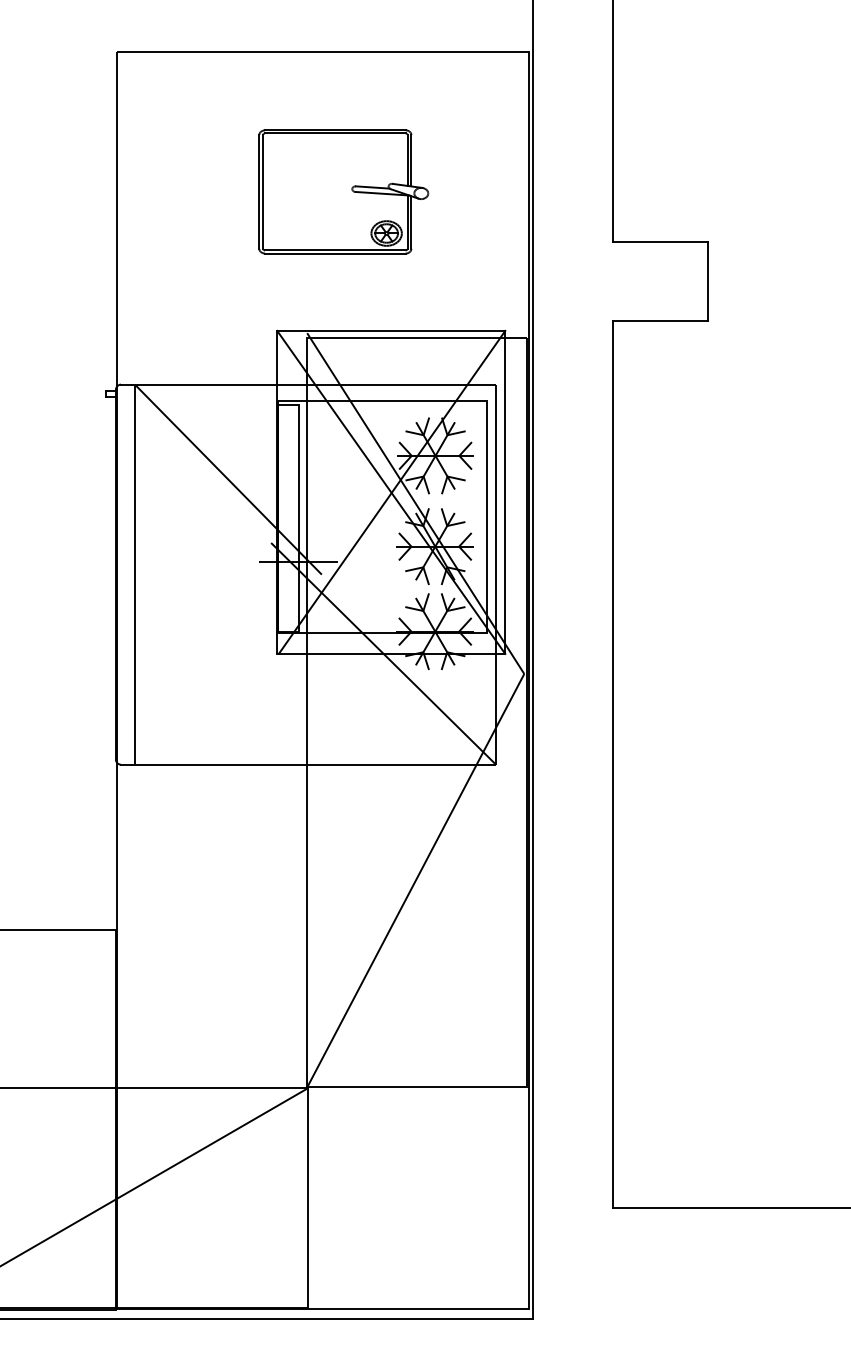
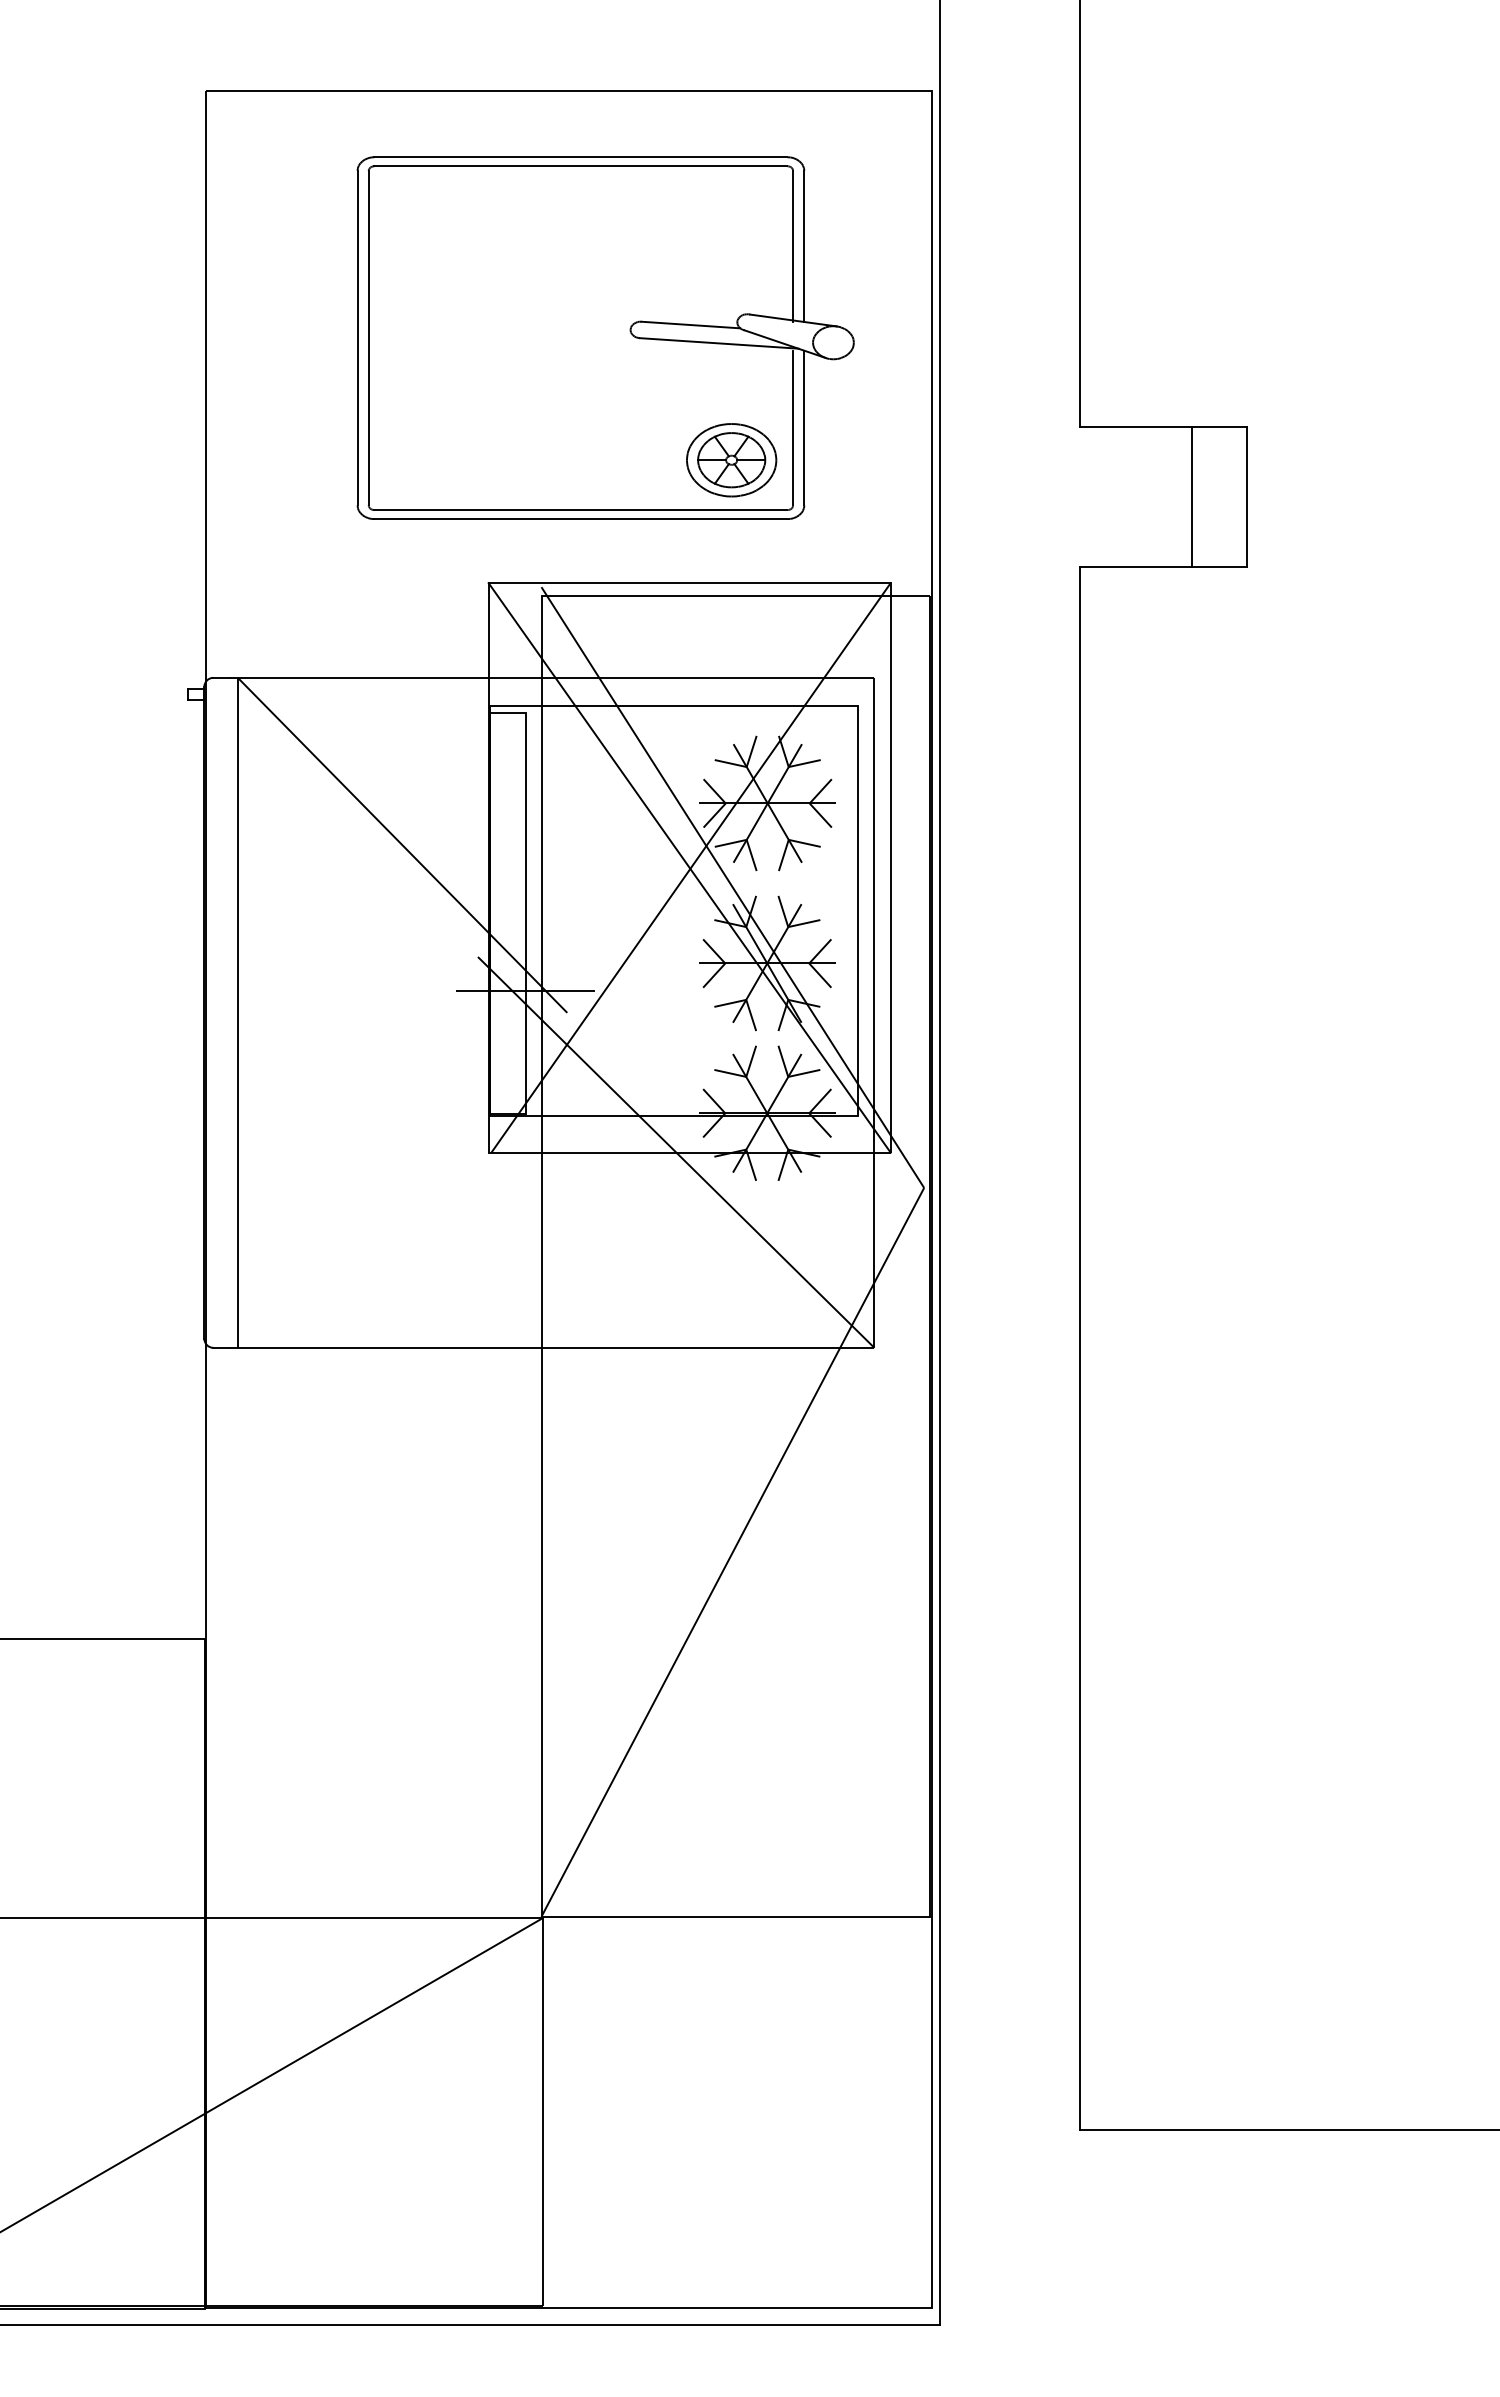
part: (343, 191) -> (605, 337), size x1.67
line: (676, 281) -> (1192, 496), added

